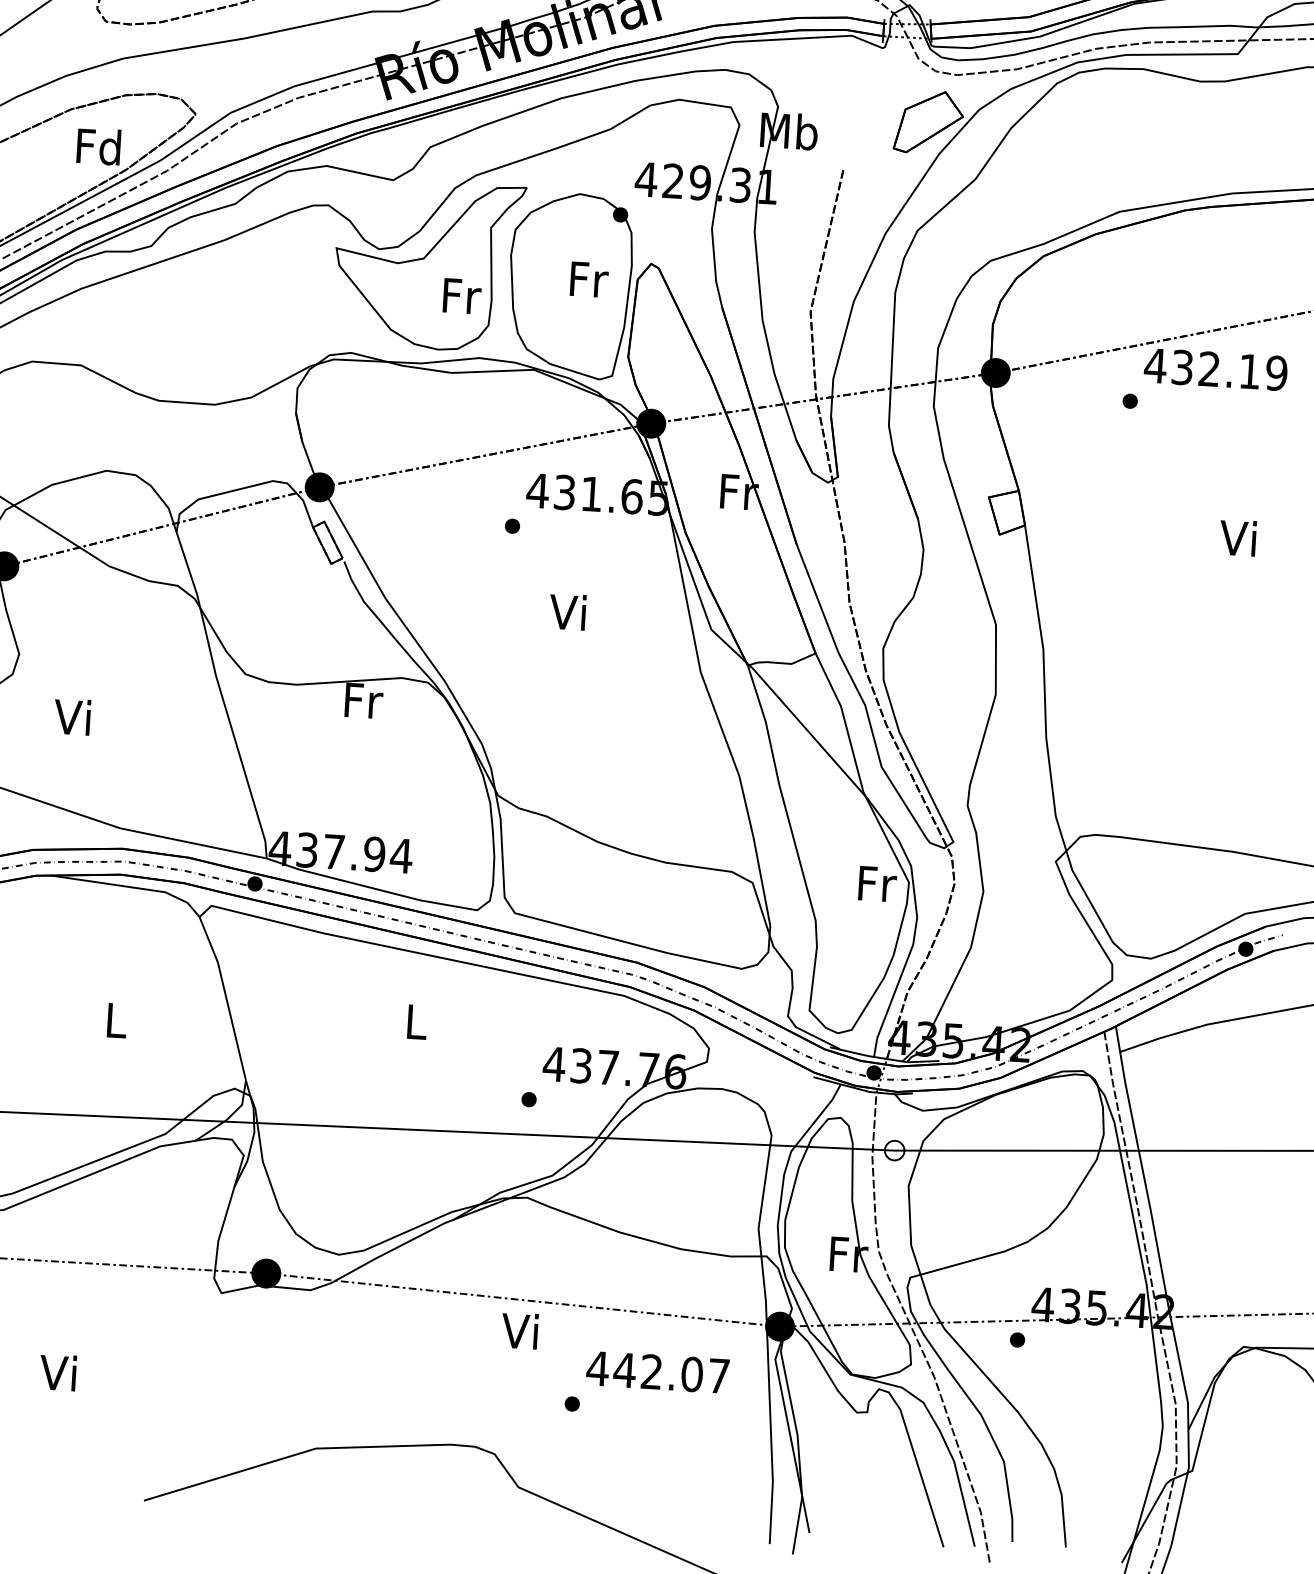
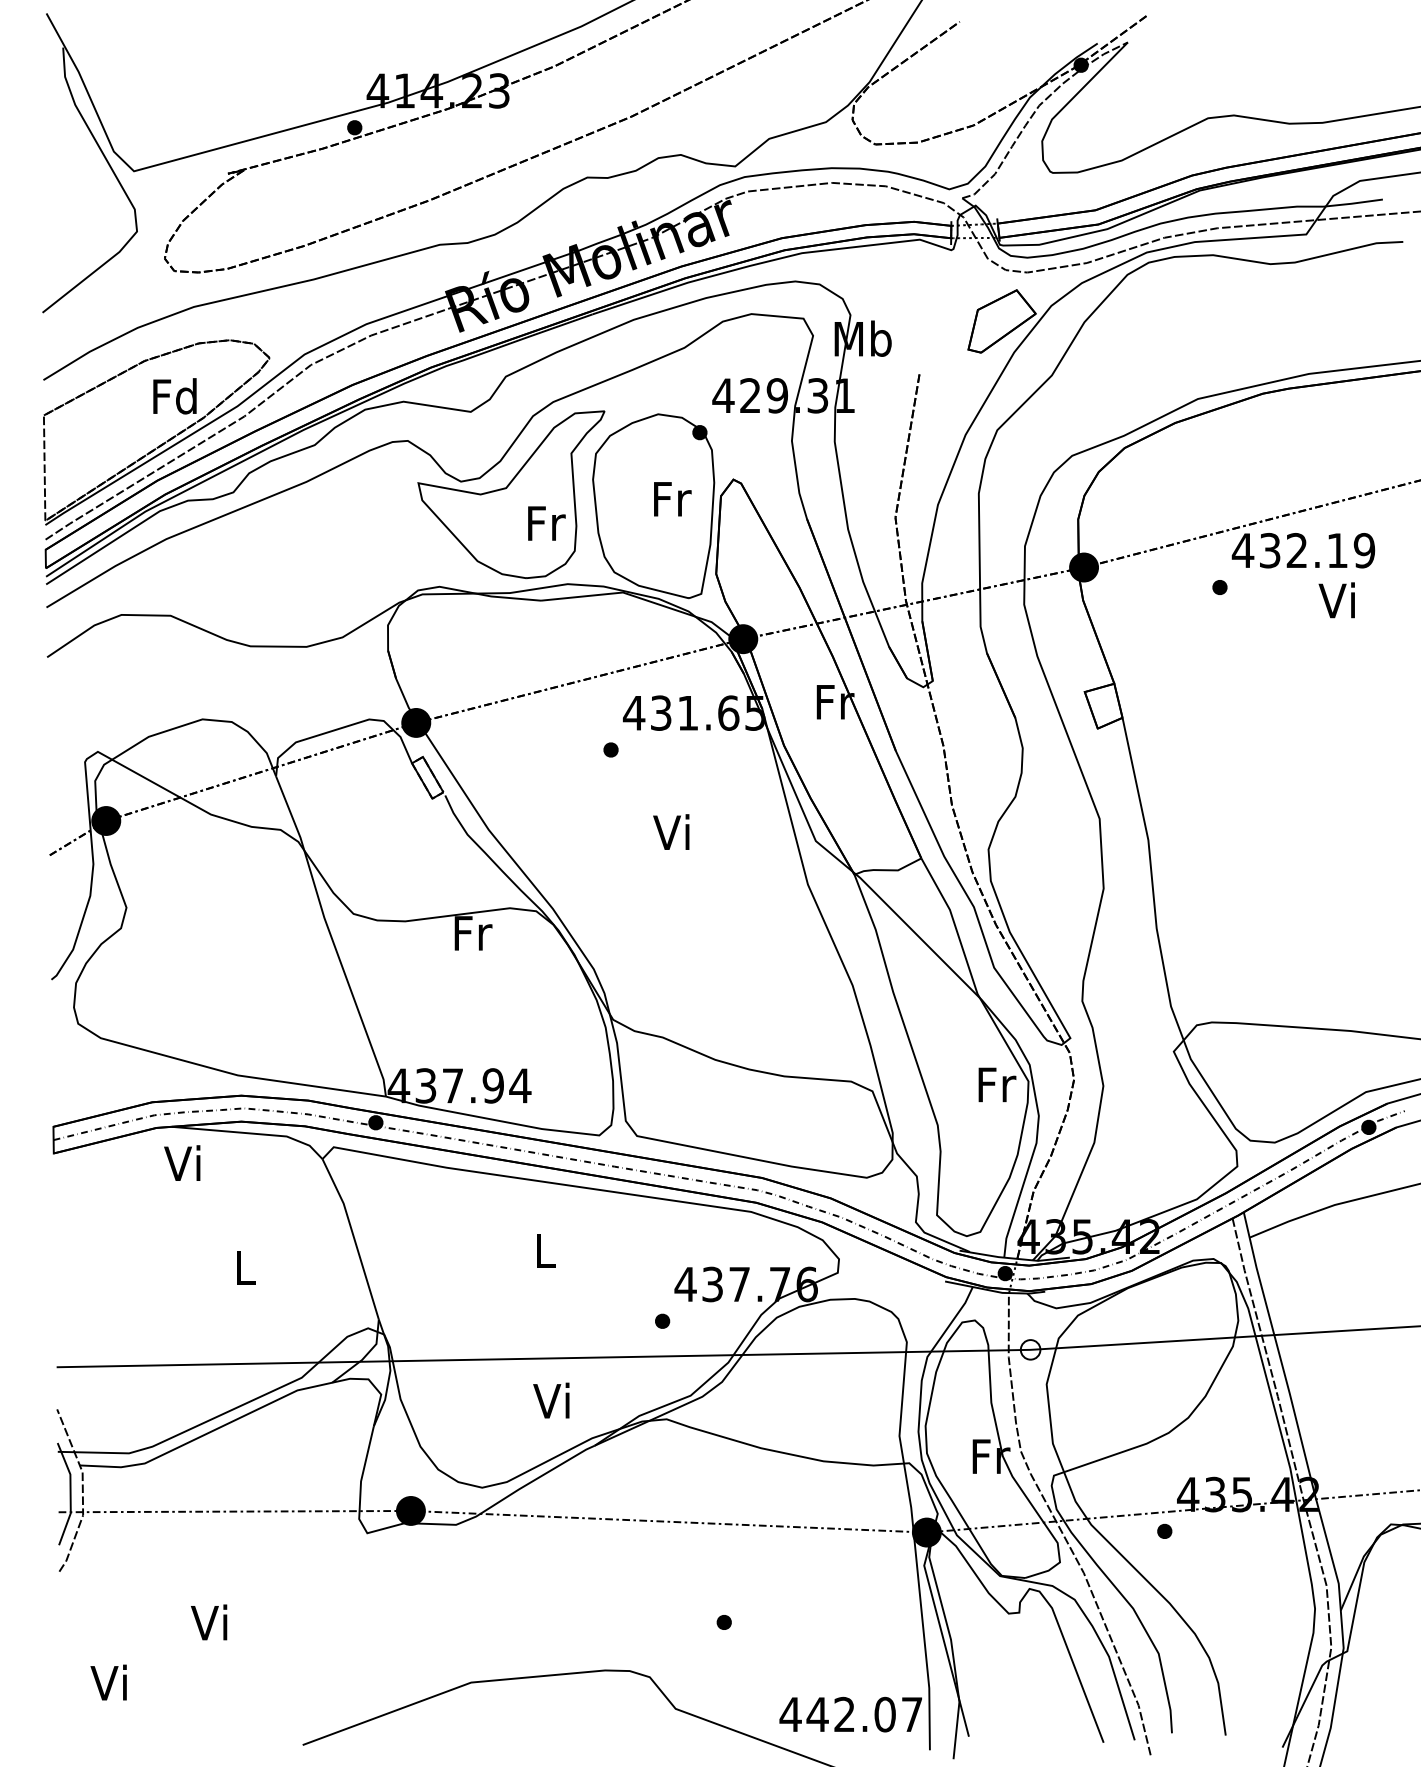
text: (1237, 538) -> (1336, 600), moved
text: (72, 716) -> (182, 1162), moved
text: (519, 1330) -> (551, 1400), moved
text: (657, 1372) -> (850, 1714), moved

